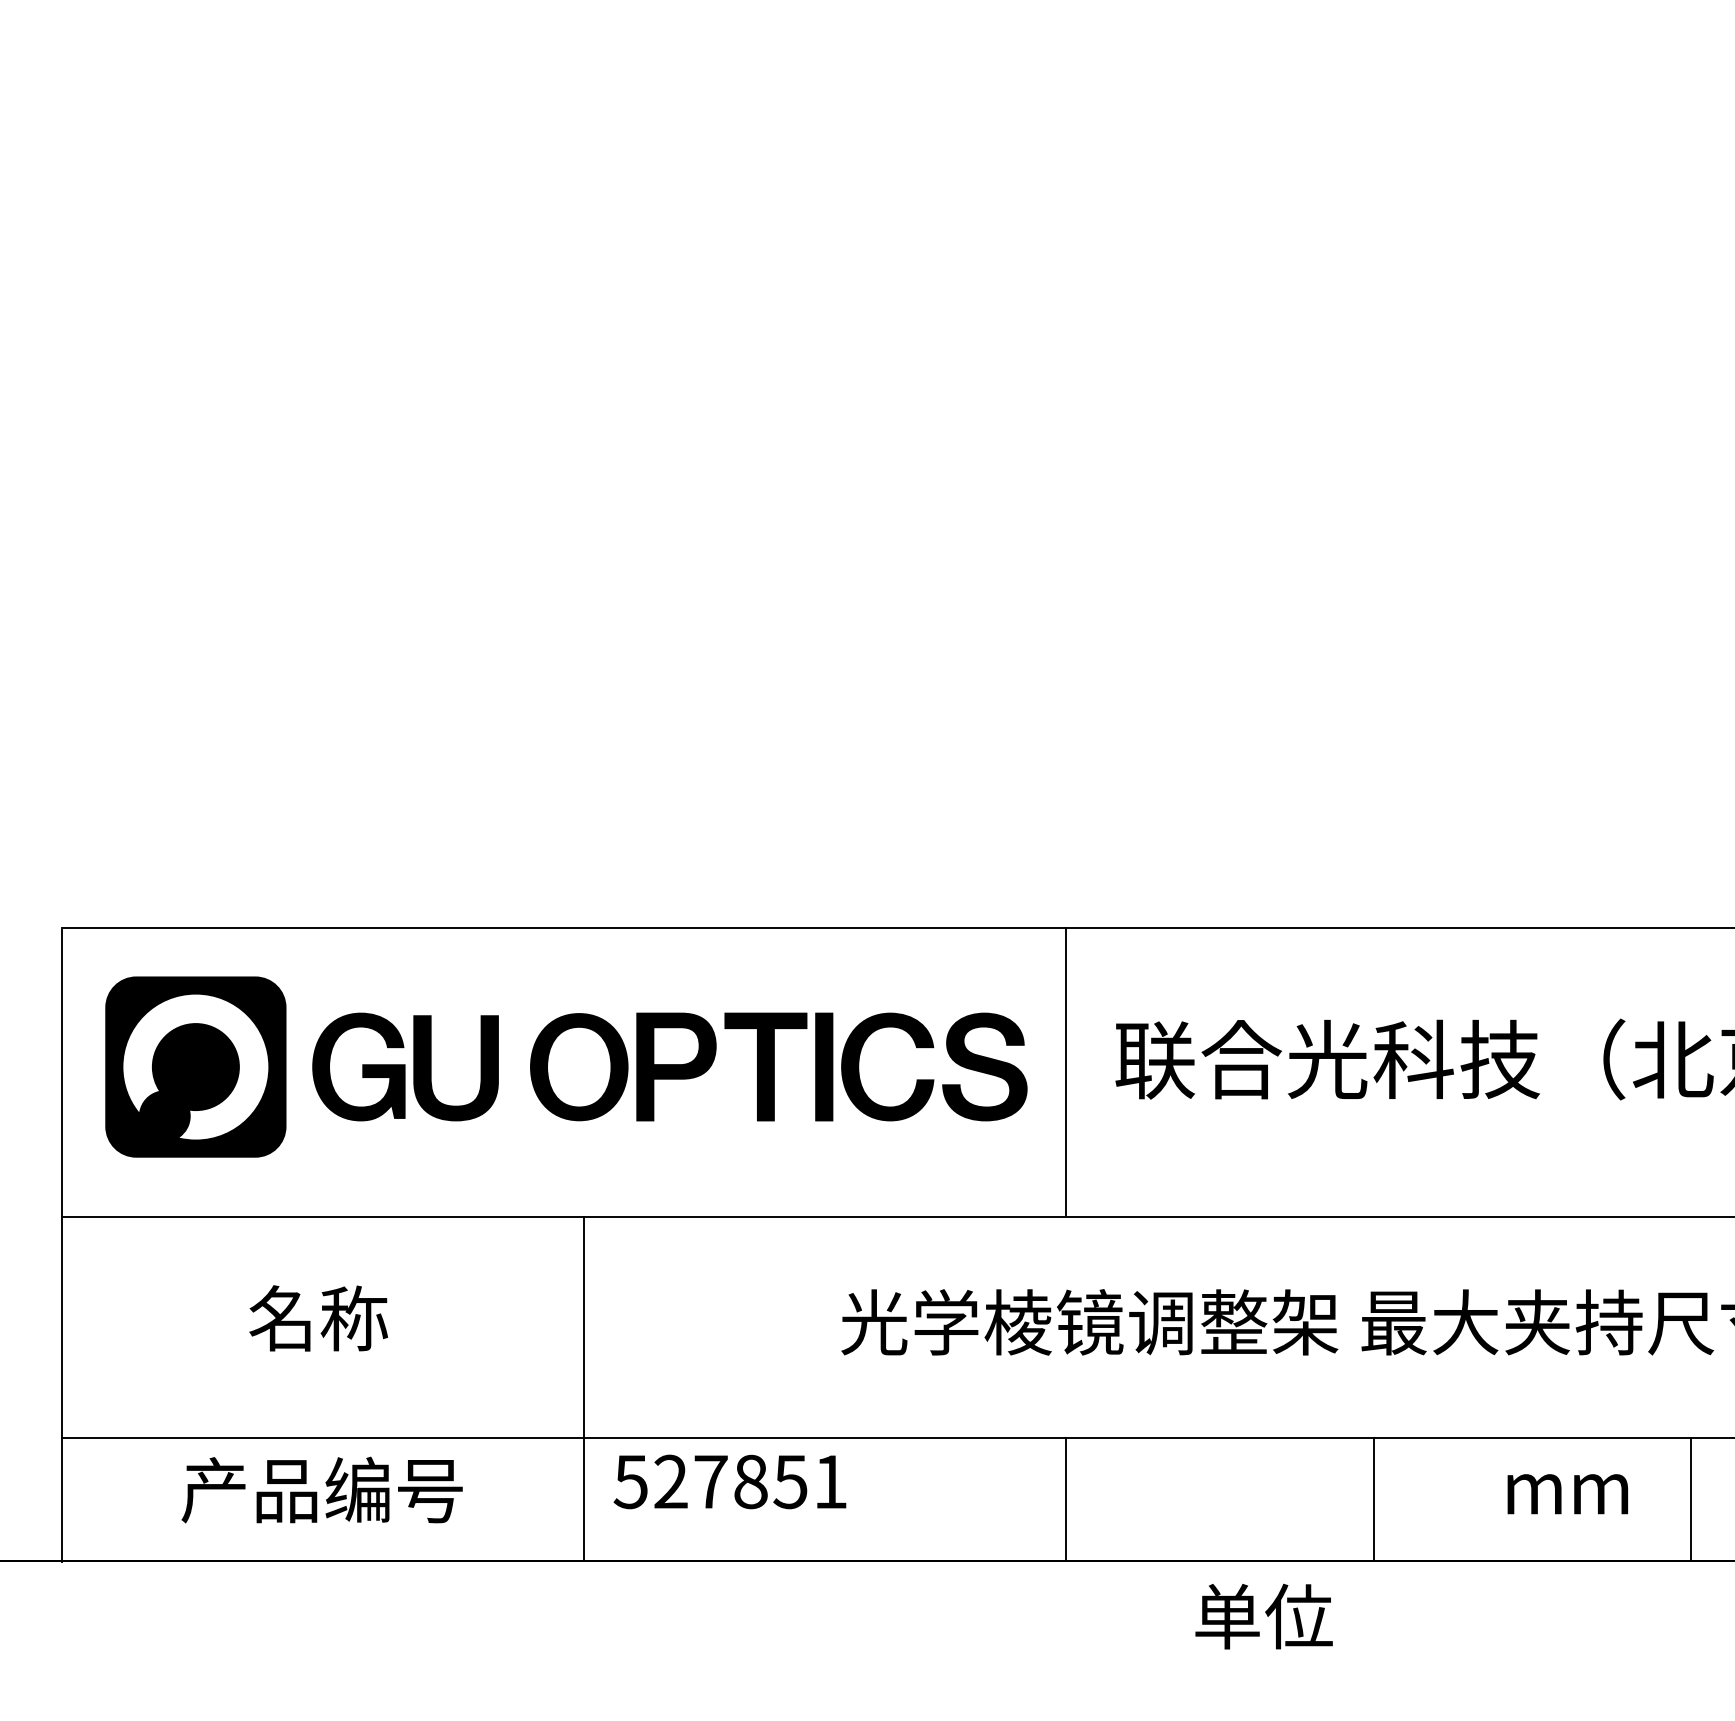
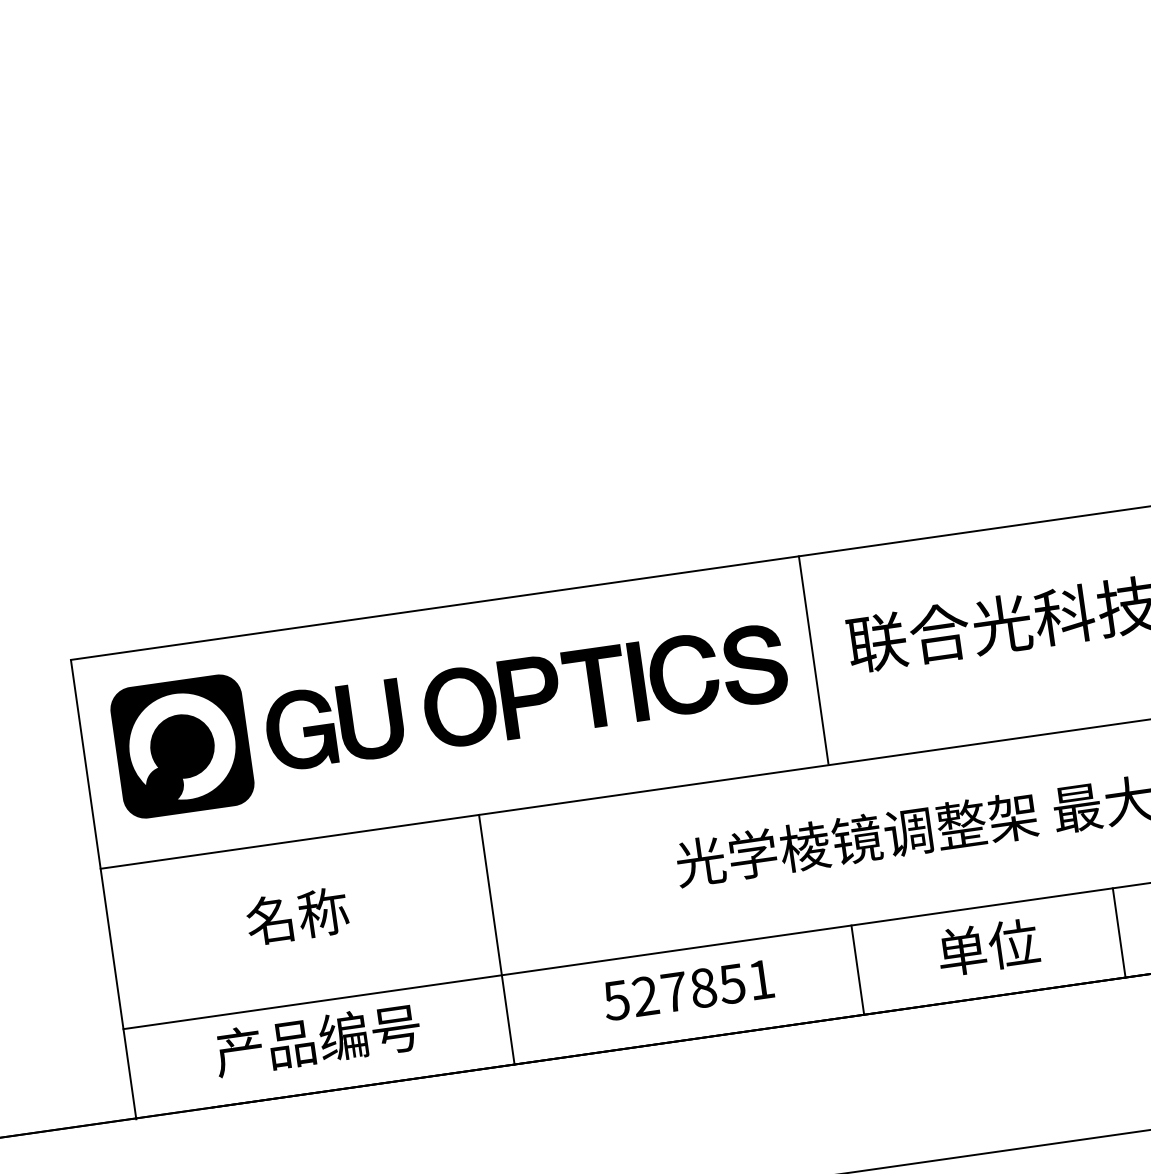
text: (729, 1481) -> (687, 989), moved
line: (1373, 1498) -> (1119, 932), moved
text: (1263, 1616) -> (988, 947), moved

